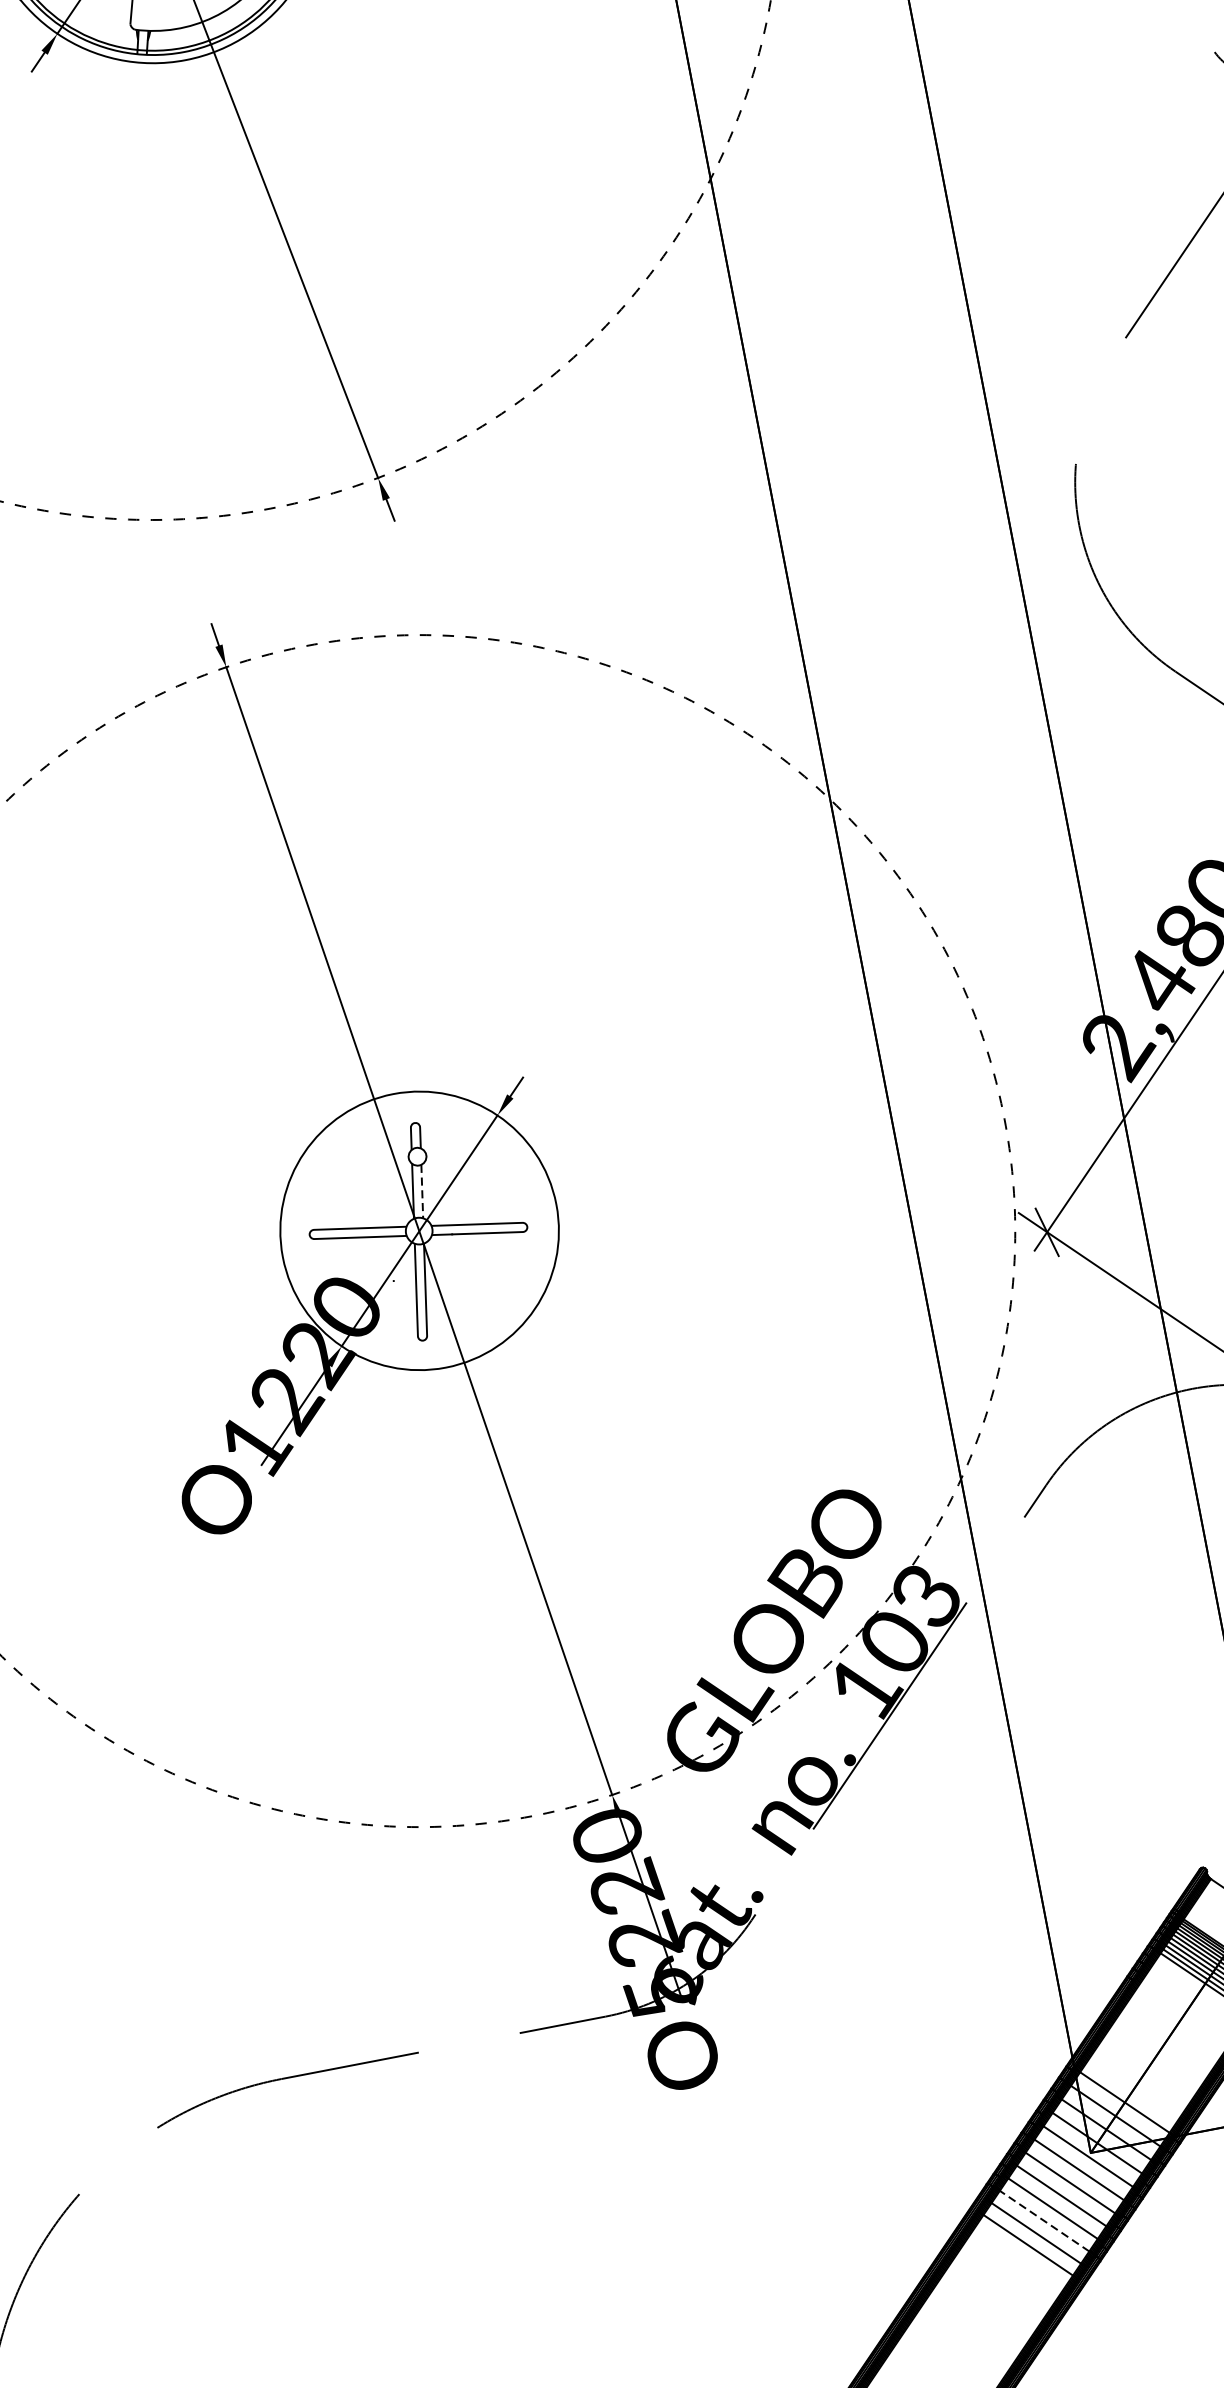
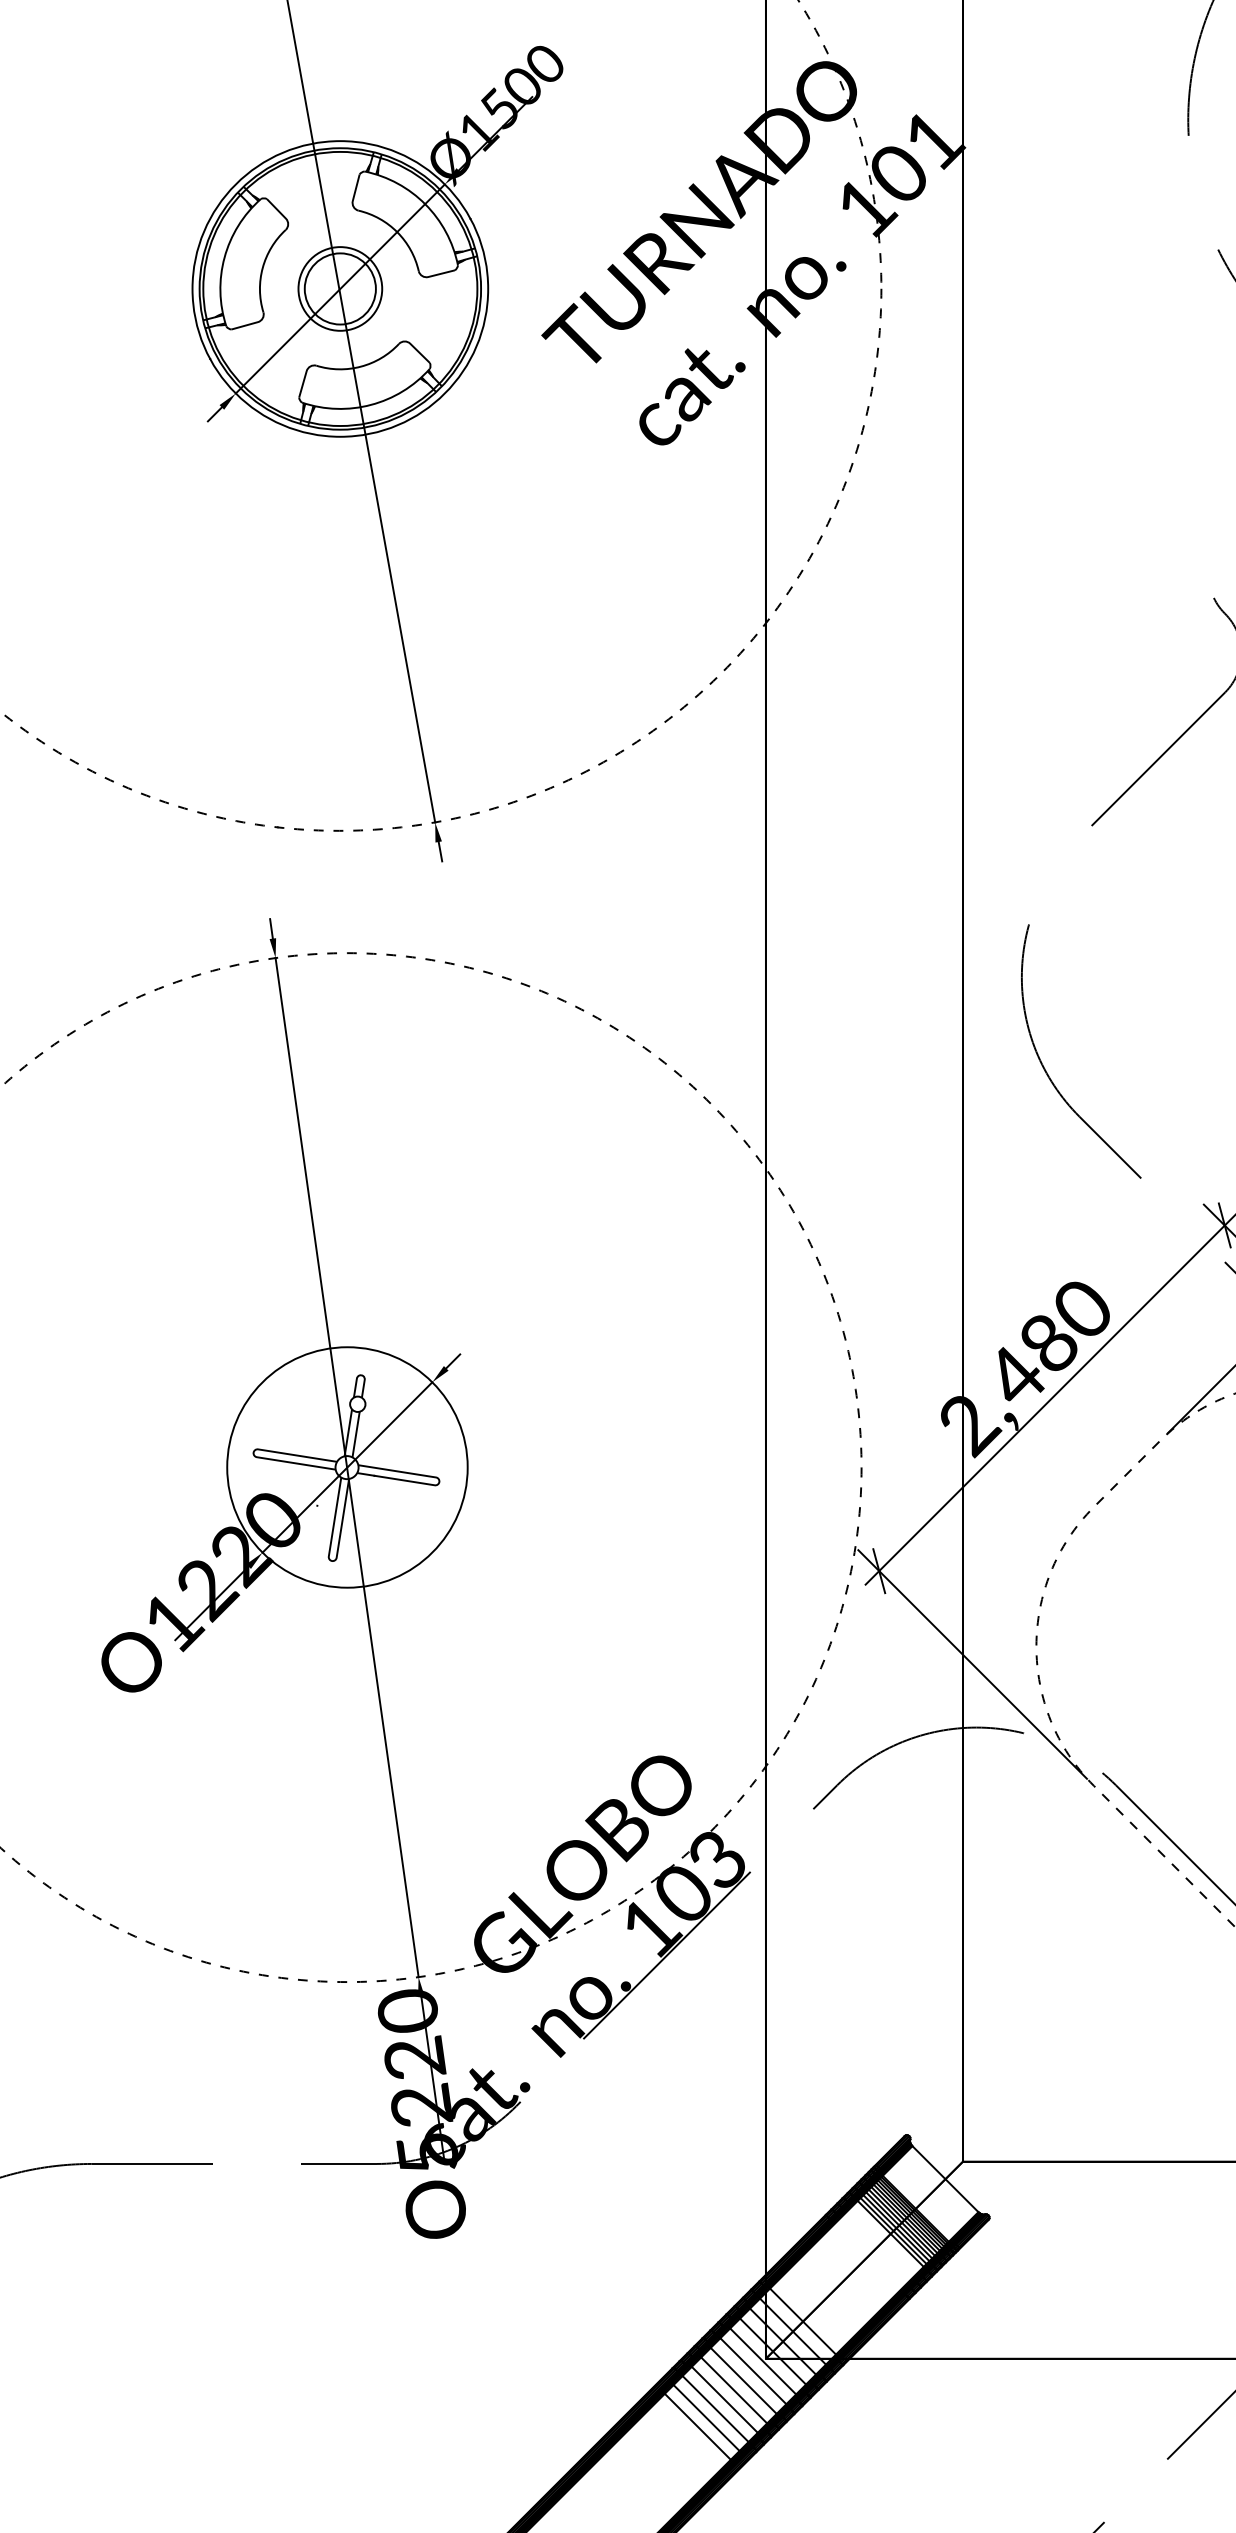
line: (422, 1192) -> (356, 1435), dashed -> solid
line: (1044, 2221) -> (715, 2409), dashed -> solid

